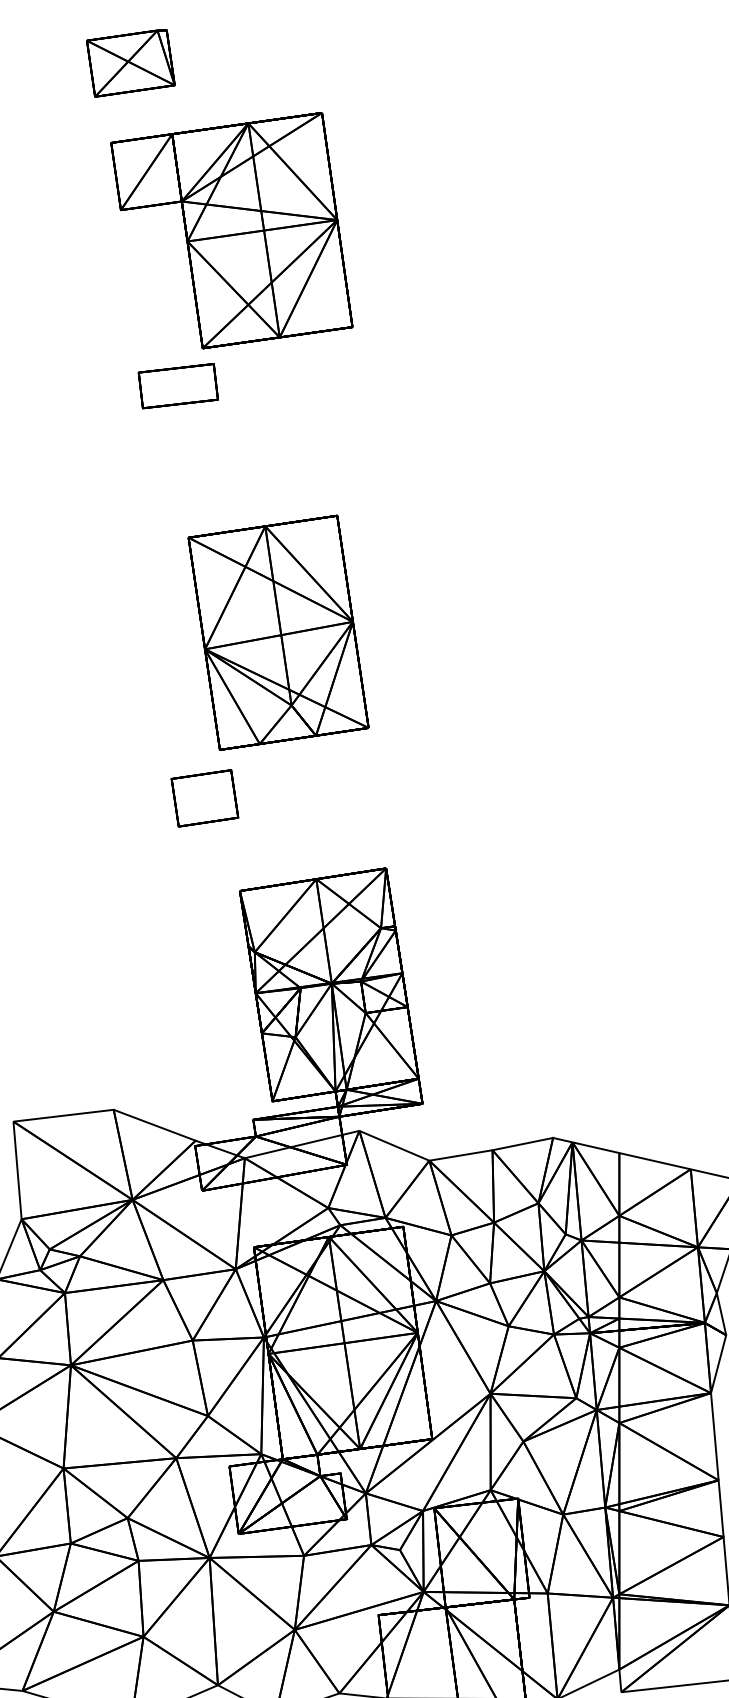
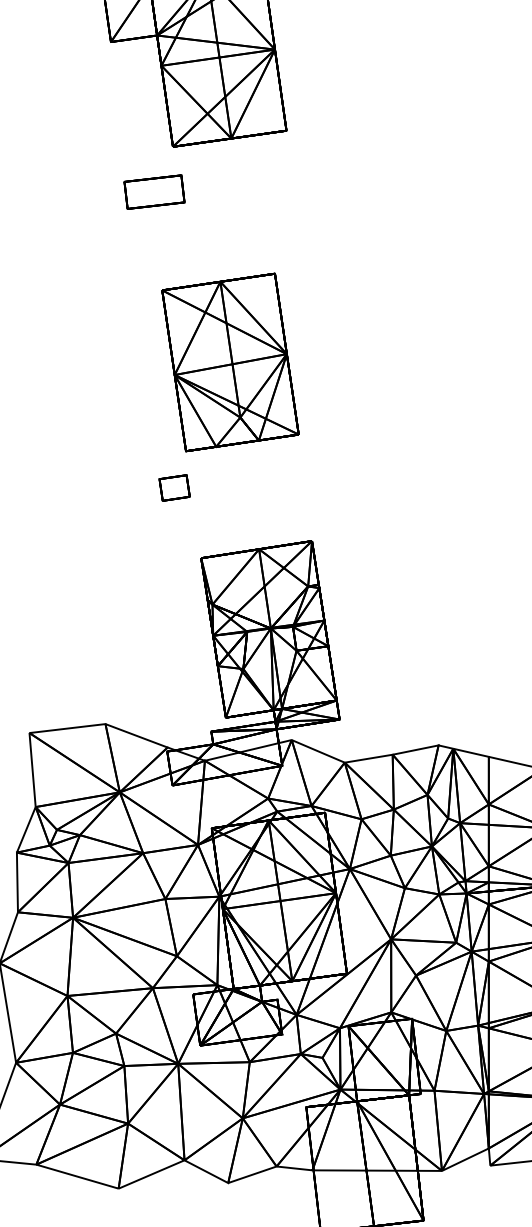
part: (177, 386) -> (153, 192), moved
part: (204, 798) -> (174, 488), size x0.6

